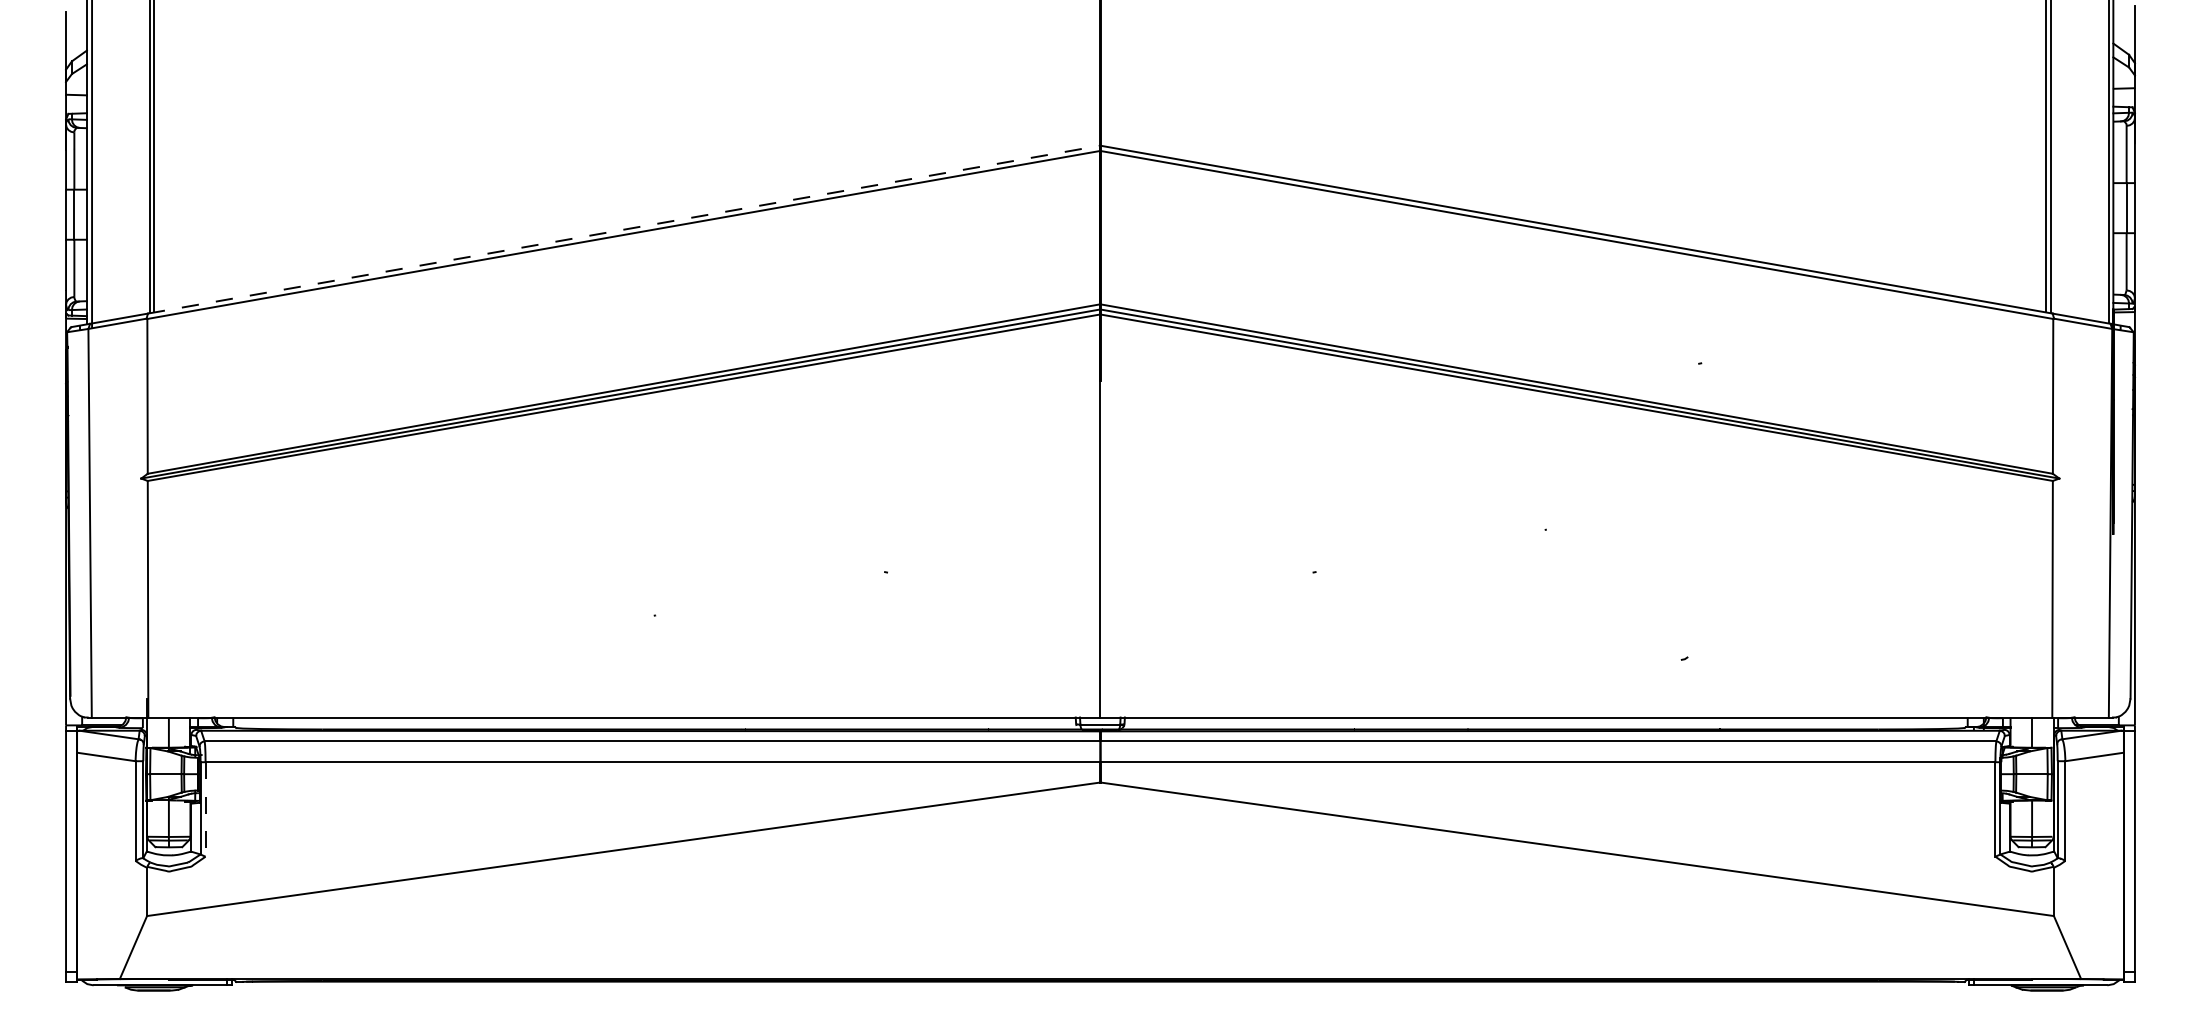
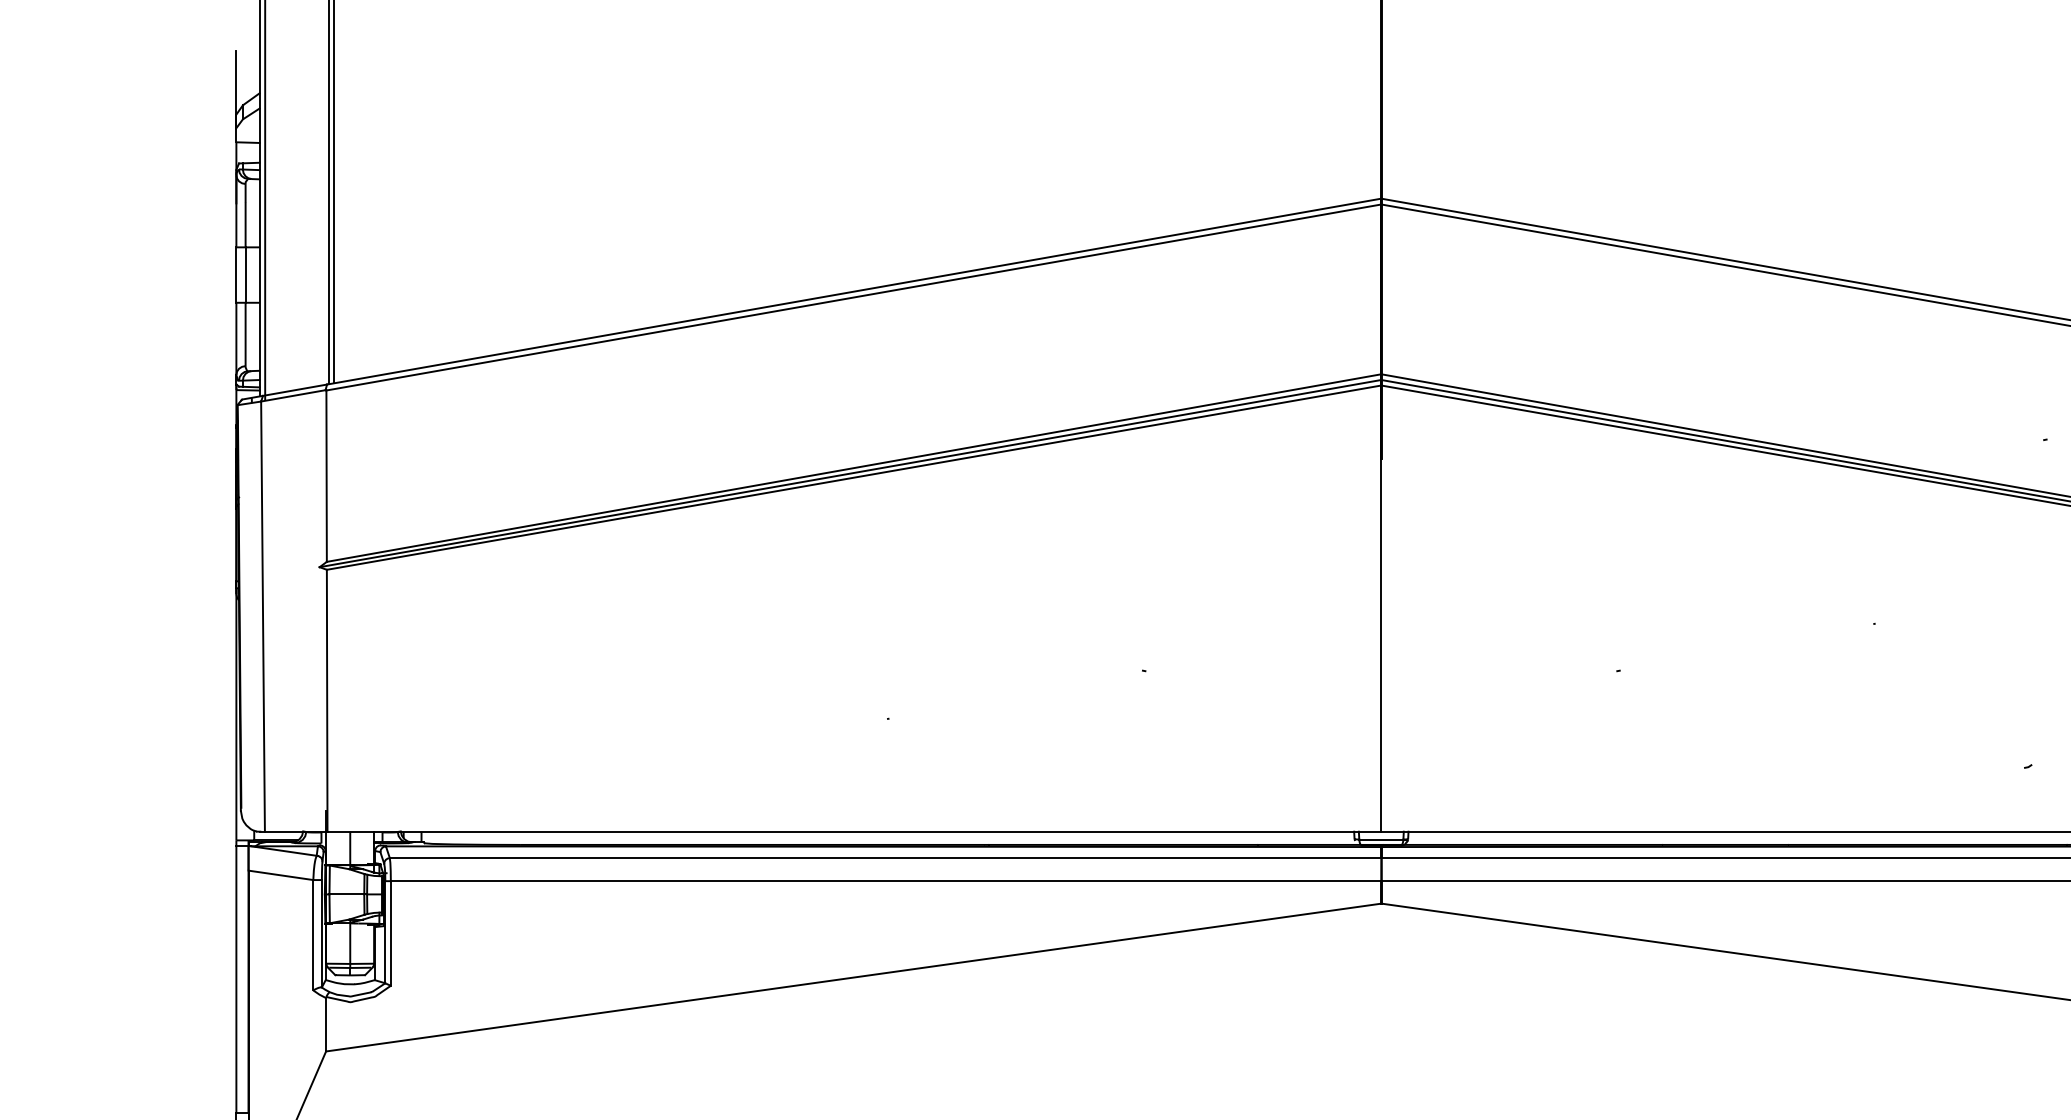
line: (624, 229) -> (854, 291), dashed -> solid
line: (205, 809) -> (390, 933), dashed -> solid

